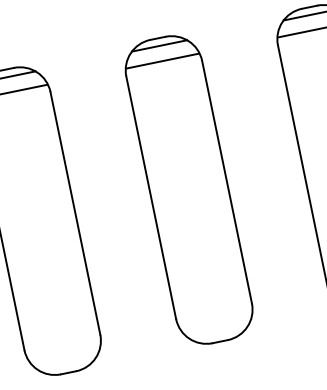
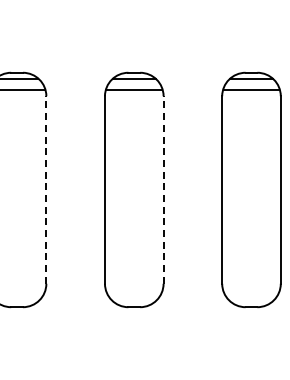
line: (227, 182) -> (163, 190), solid -> dashed
line: (75, 213) -> (46, 190), solid -> dashed

